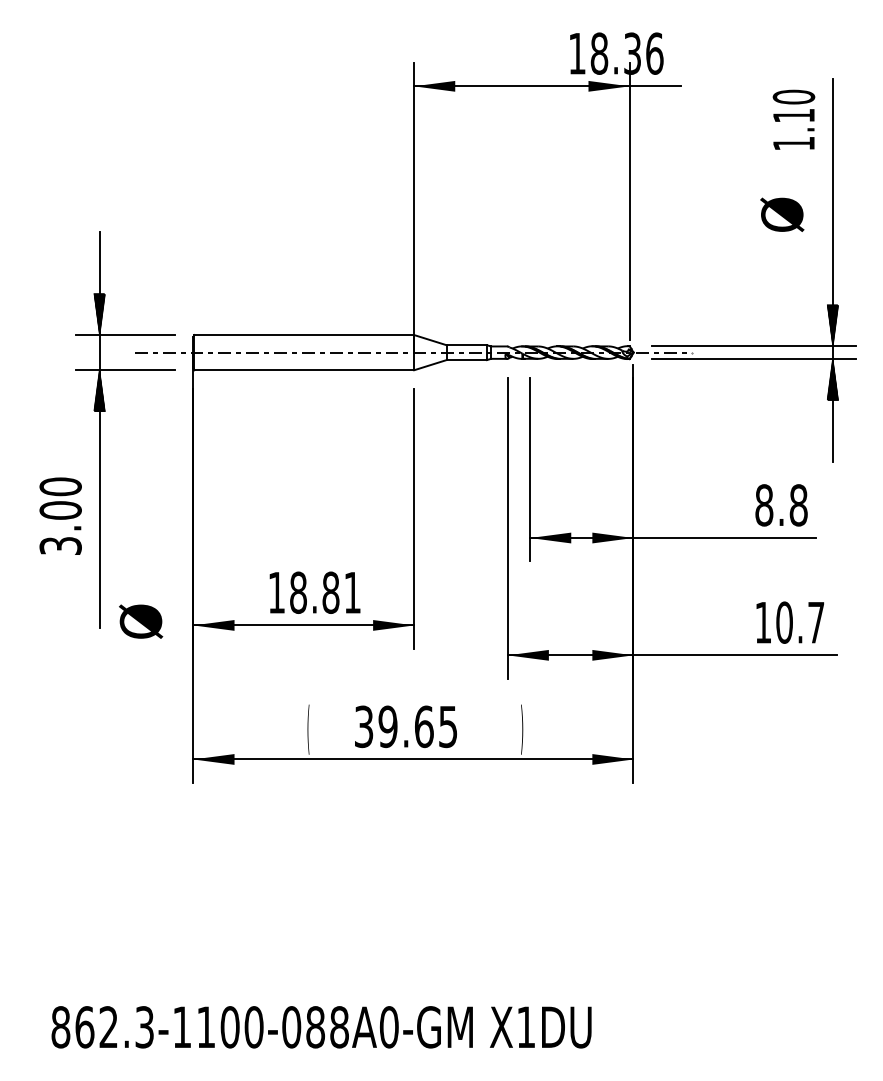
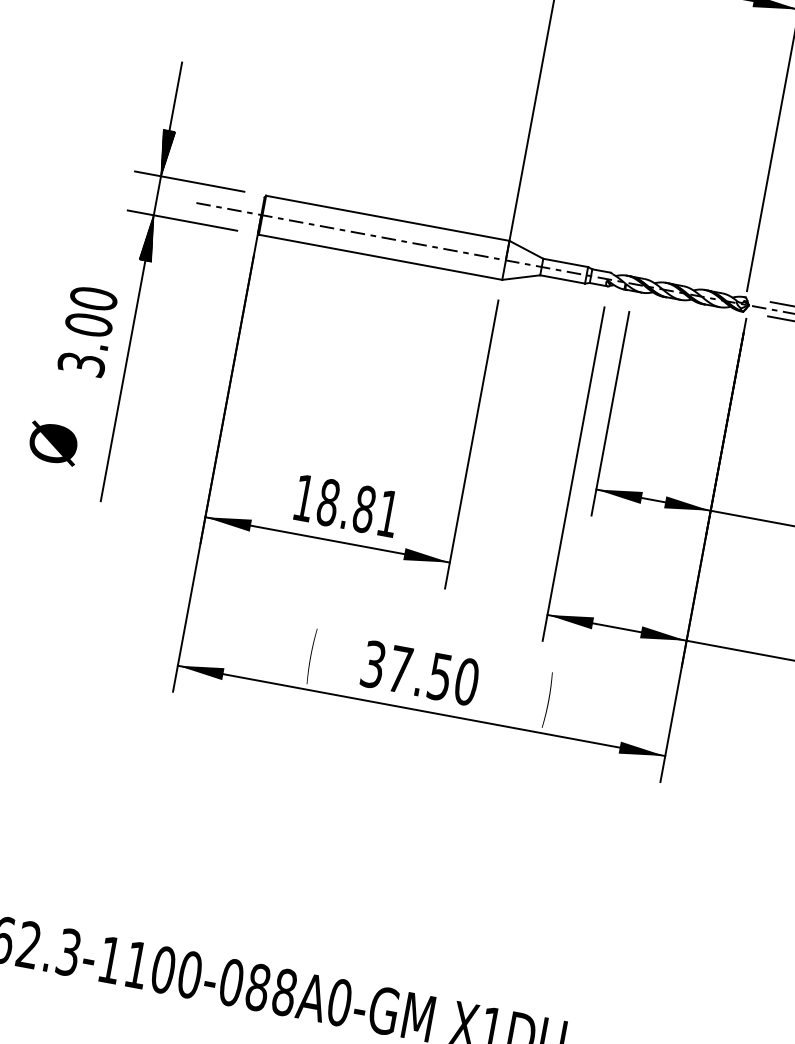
text: (60, 515) -> (87, 330), moved
text: (141, 621) -> (54, 443), moved
text: (417, 726) -> (432, 675), 39.65 -> 37.50

